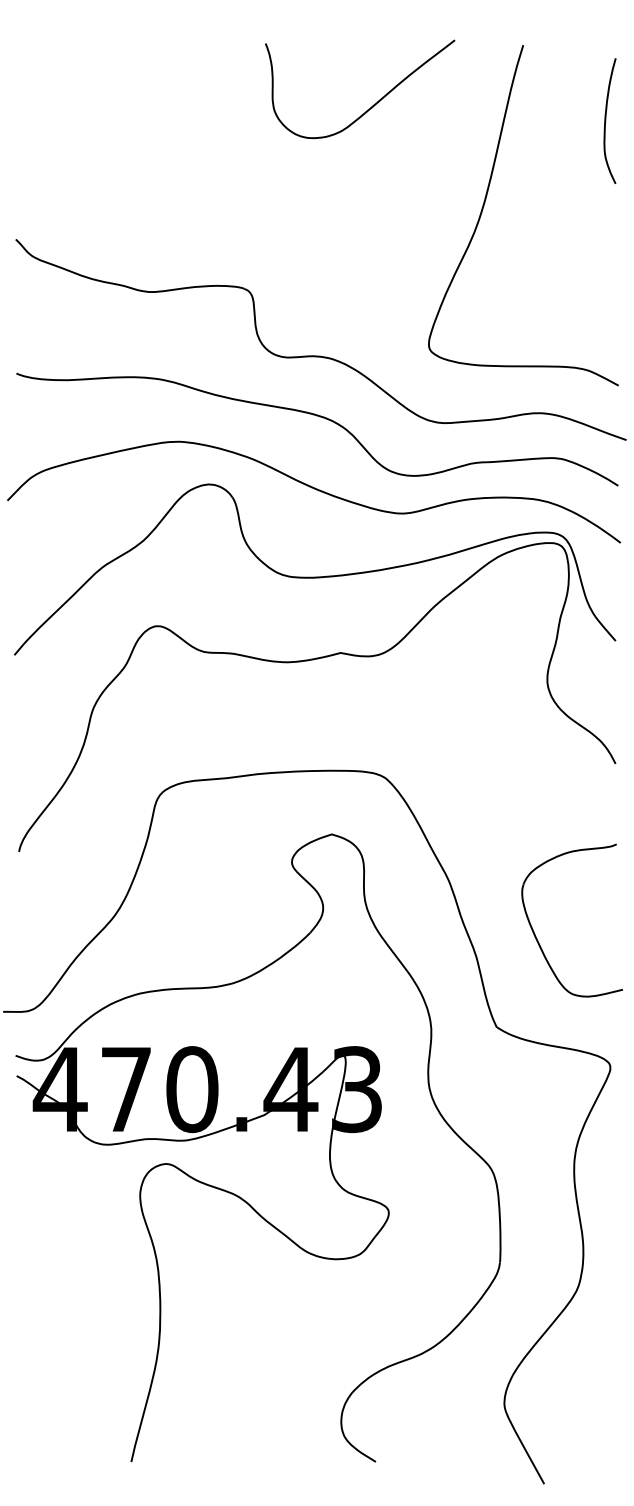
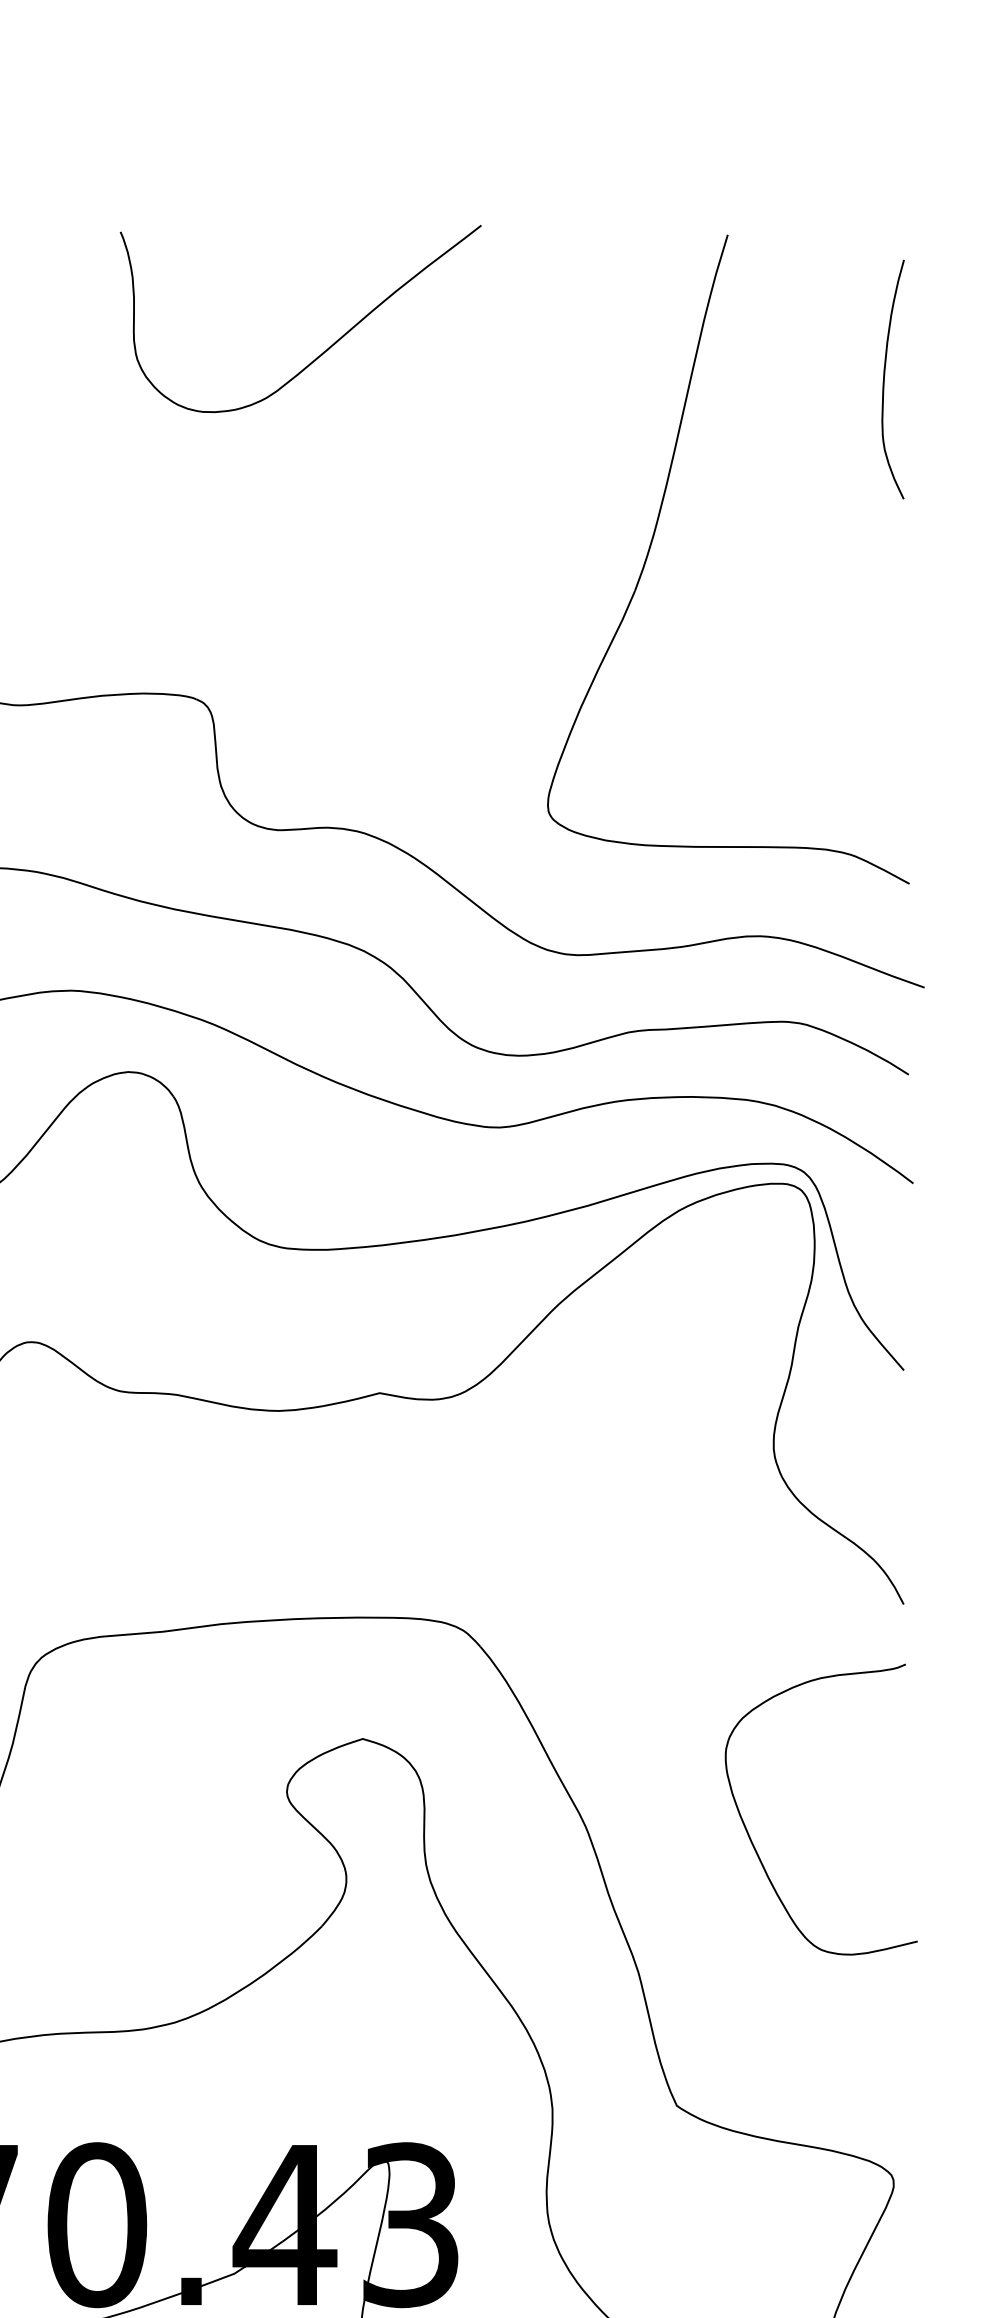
curve: (374, 103) -> (328, 346), moved
part: (535, 933) -> (751, 1834), moved

